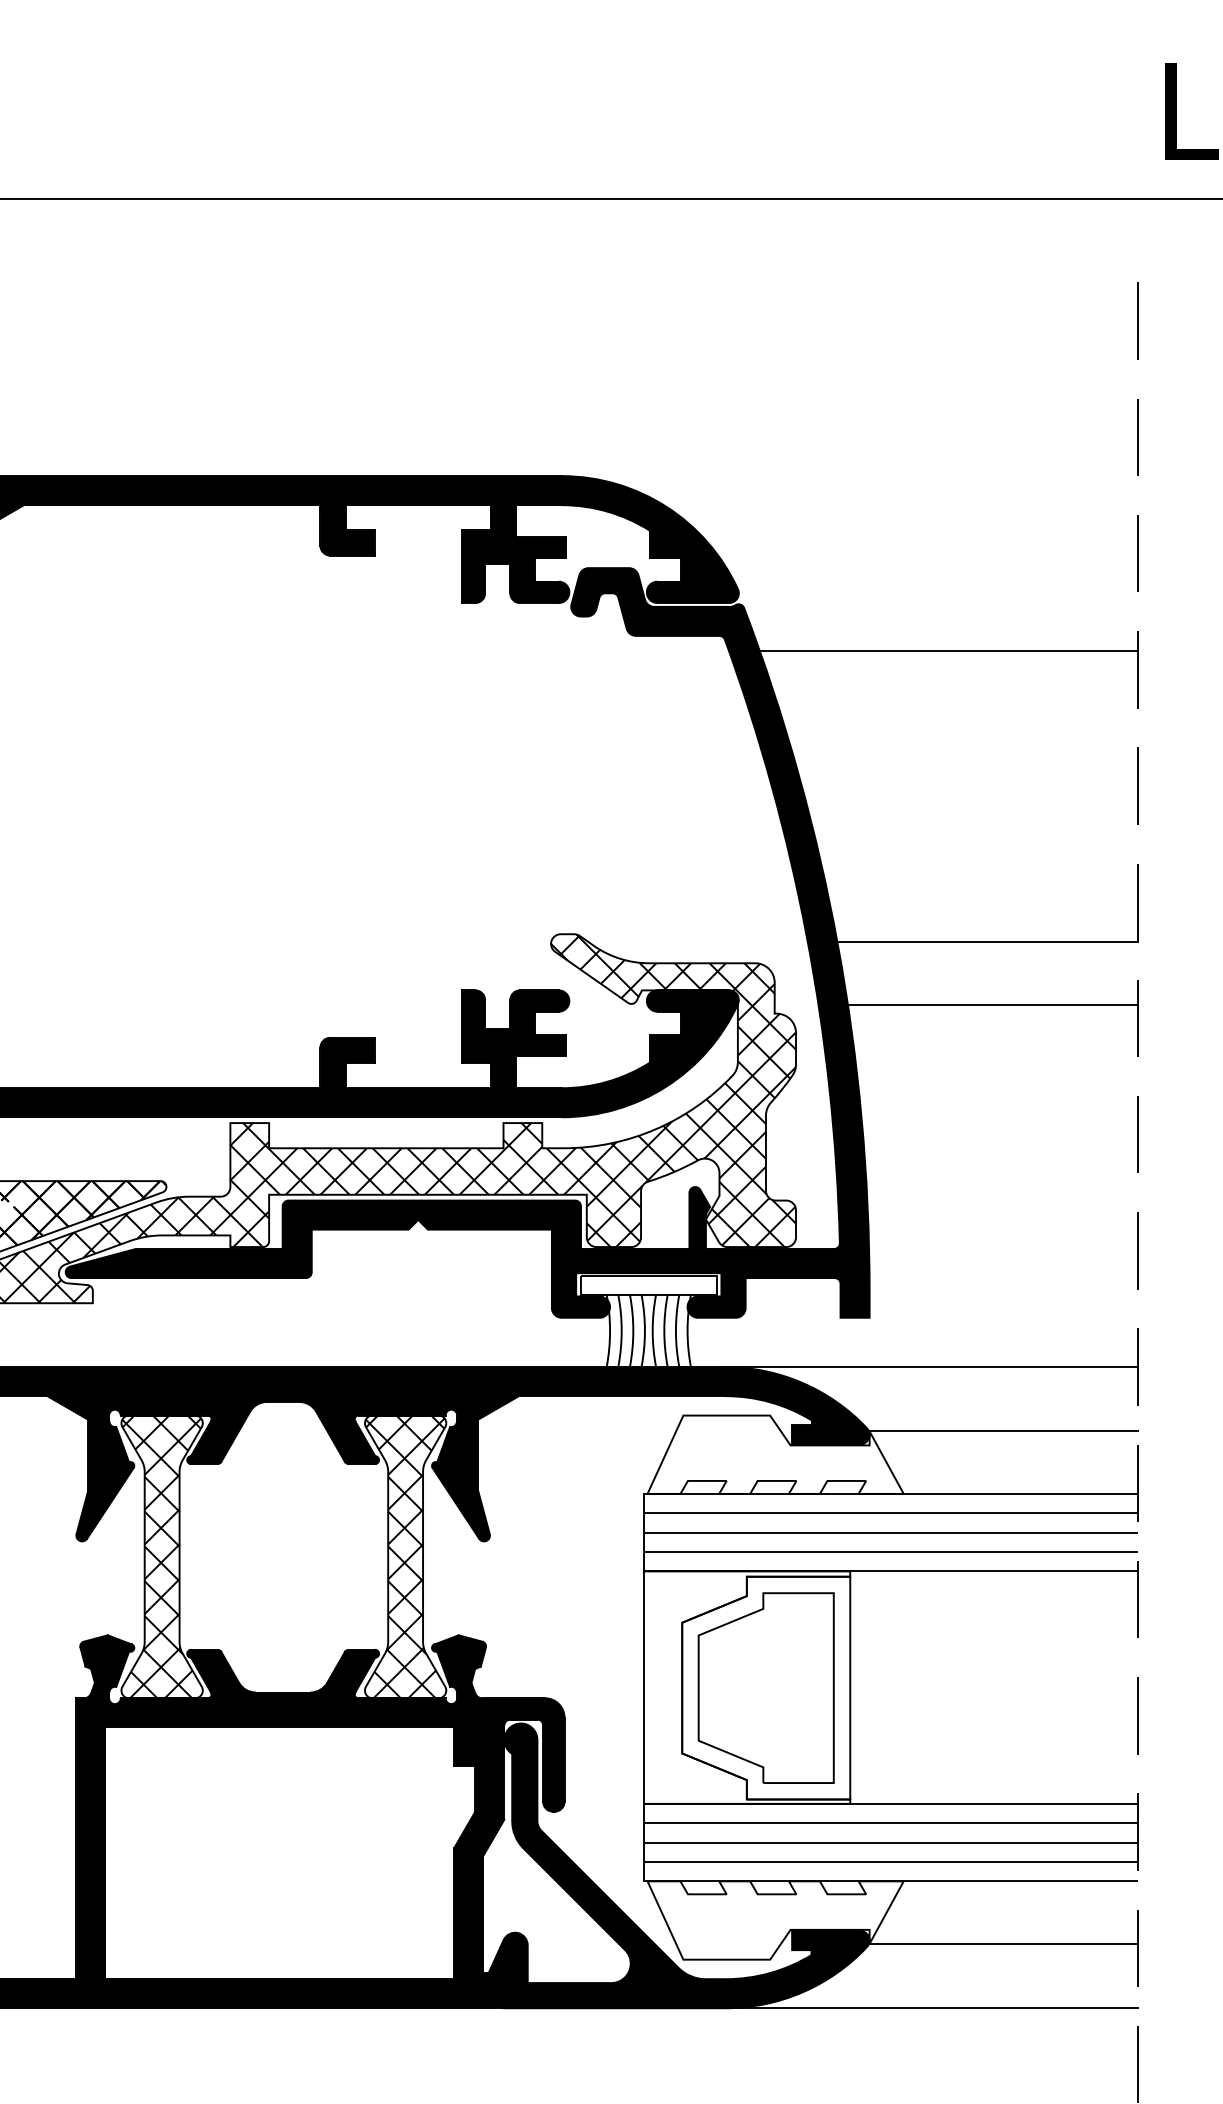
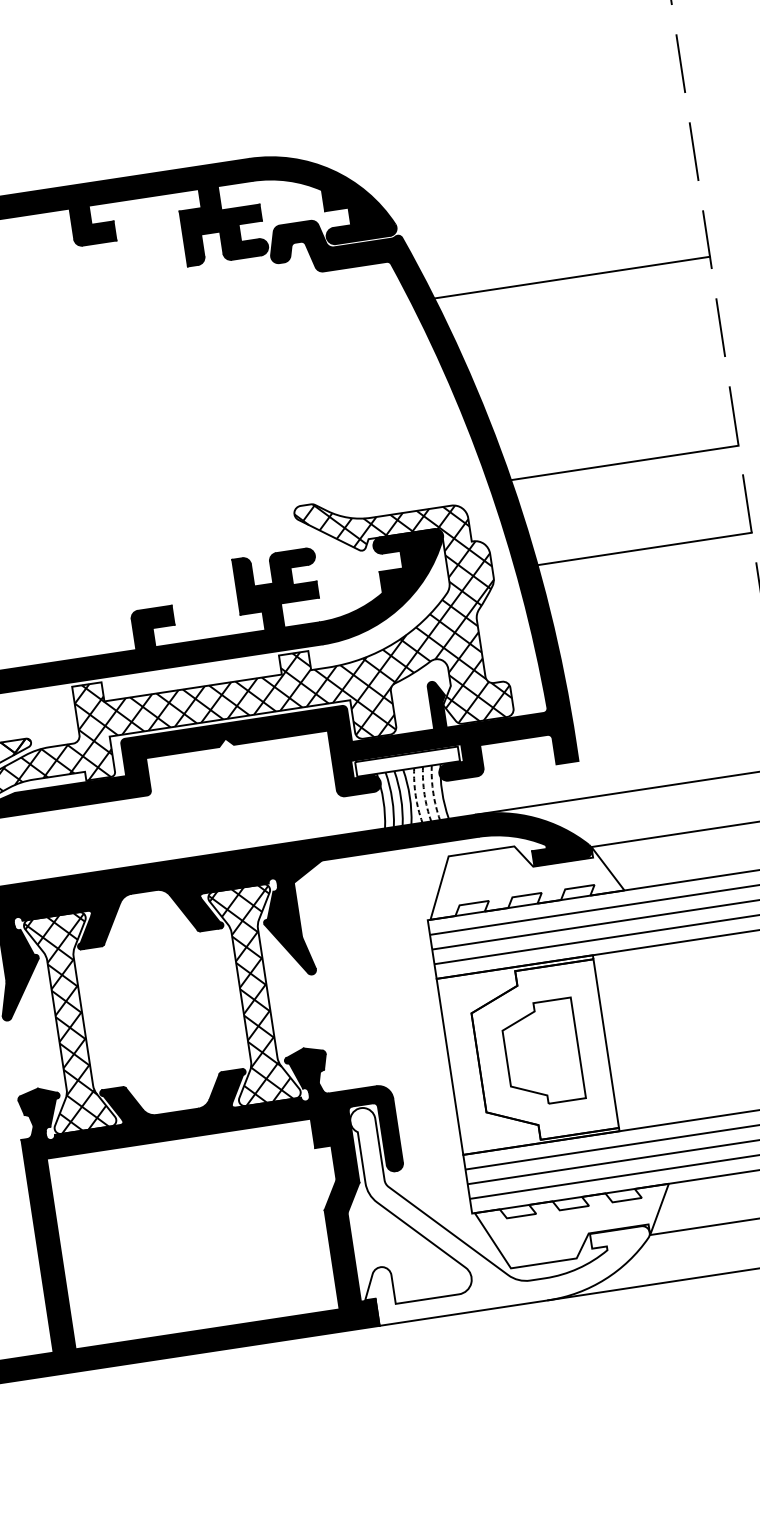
line: (948, 651) -> (566, 278), moved
line: (992, 1004) -> (641, 549), moved
arc: (652, 1330) -> (415, 795), solid -> dashed
arc: (664, 1330) -> (424, 794), solid -> dashed
arc: (675, 1330) -> (432, 792), solid -> dashed
part: (765, 1687) -> (541, 1052), size x0.7
fill: (678, 1865) -> (496, 1197), removed

